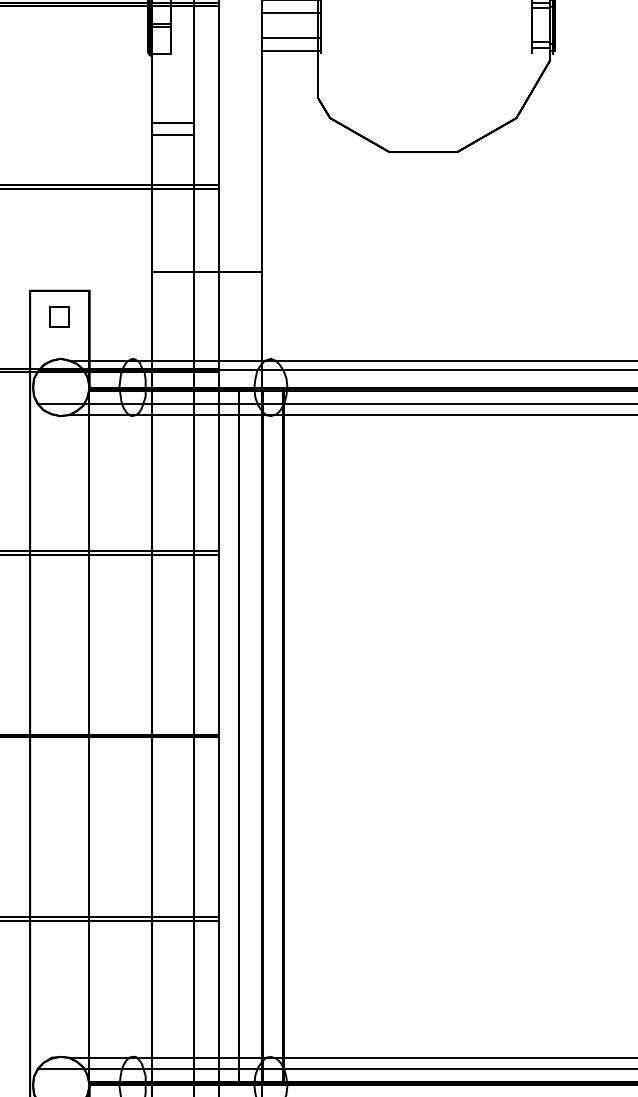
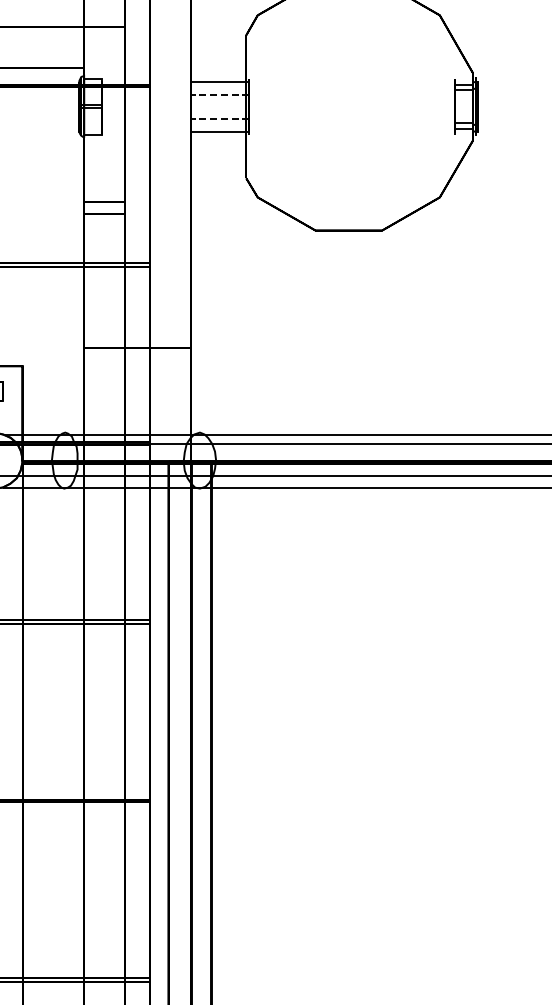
line: (291, 13) -> (220, 95), solid -> dashed
line: (291, 37) -> (220, 118), solid -> dashed

